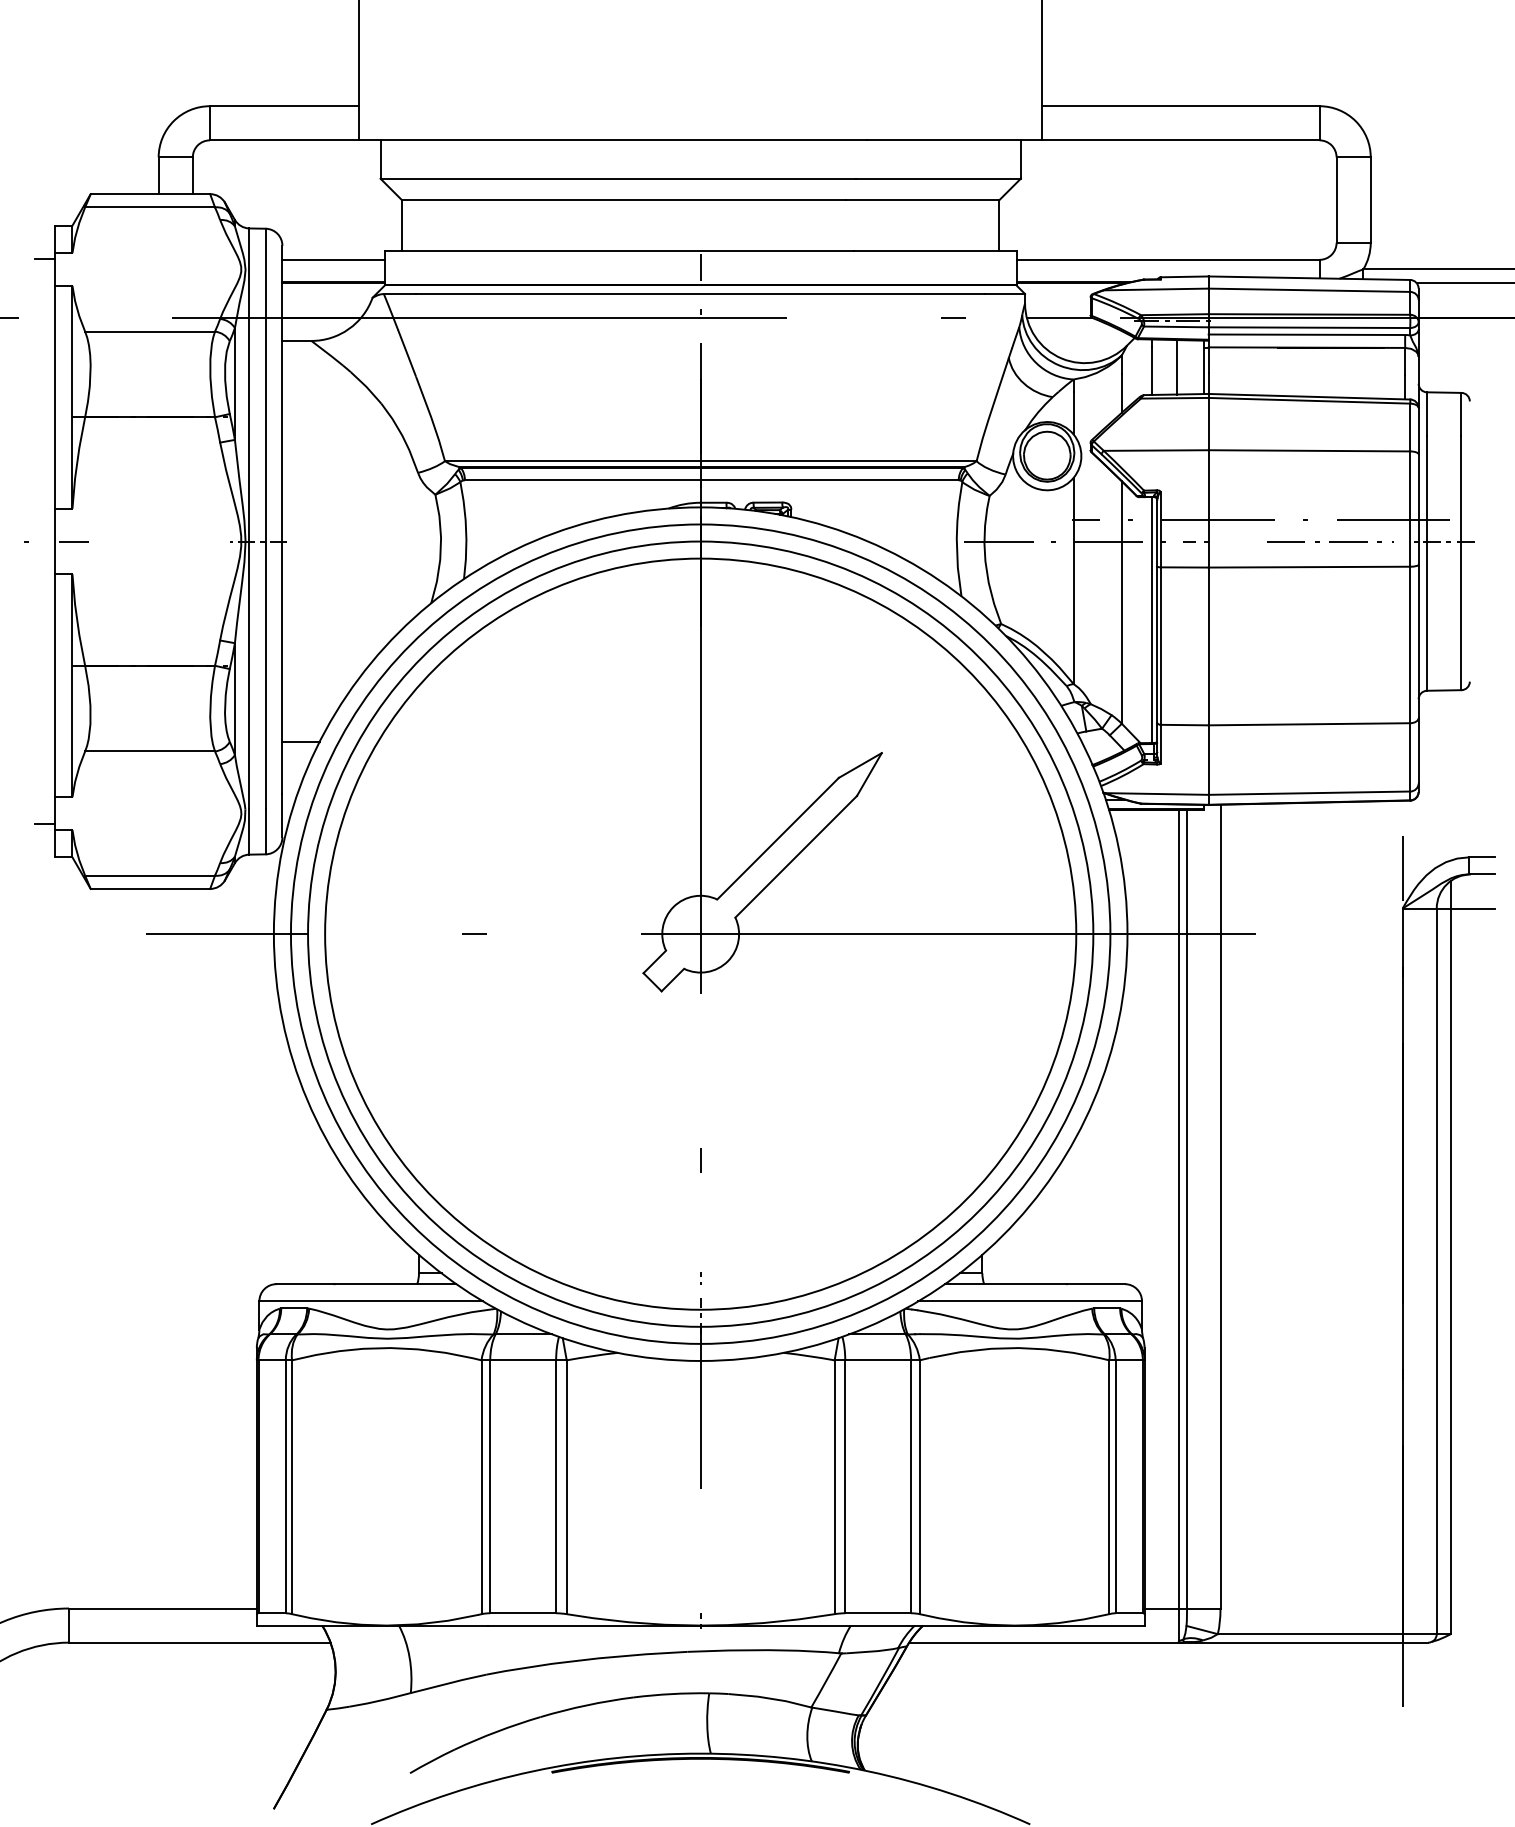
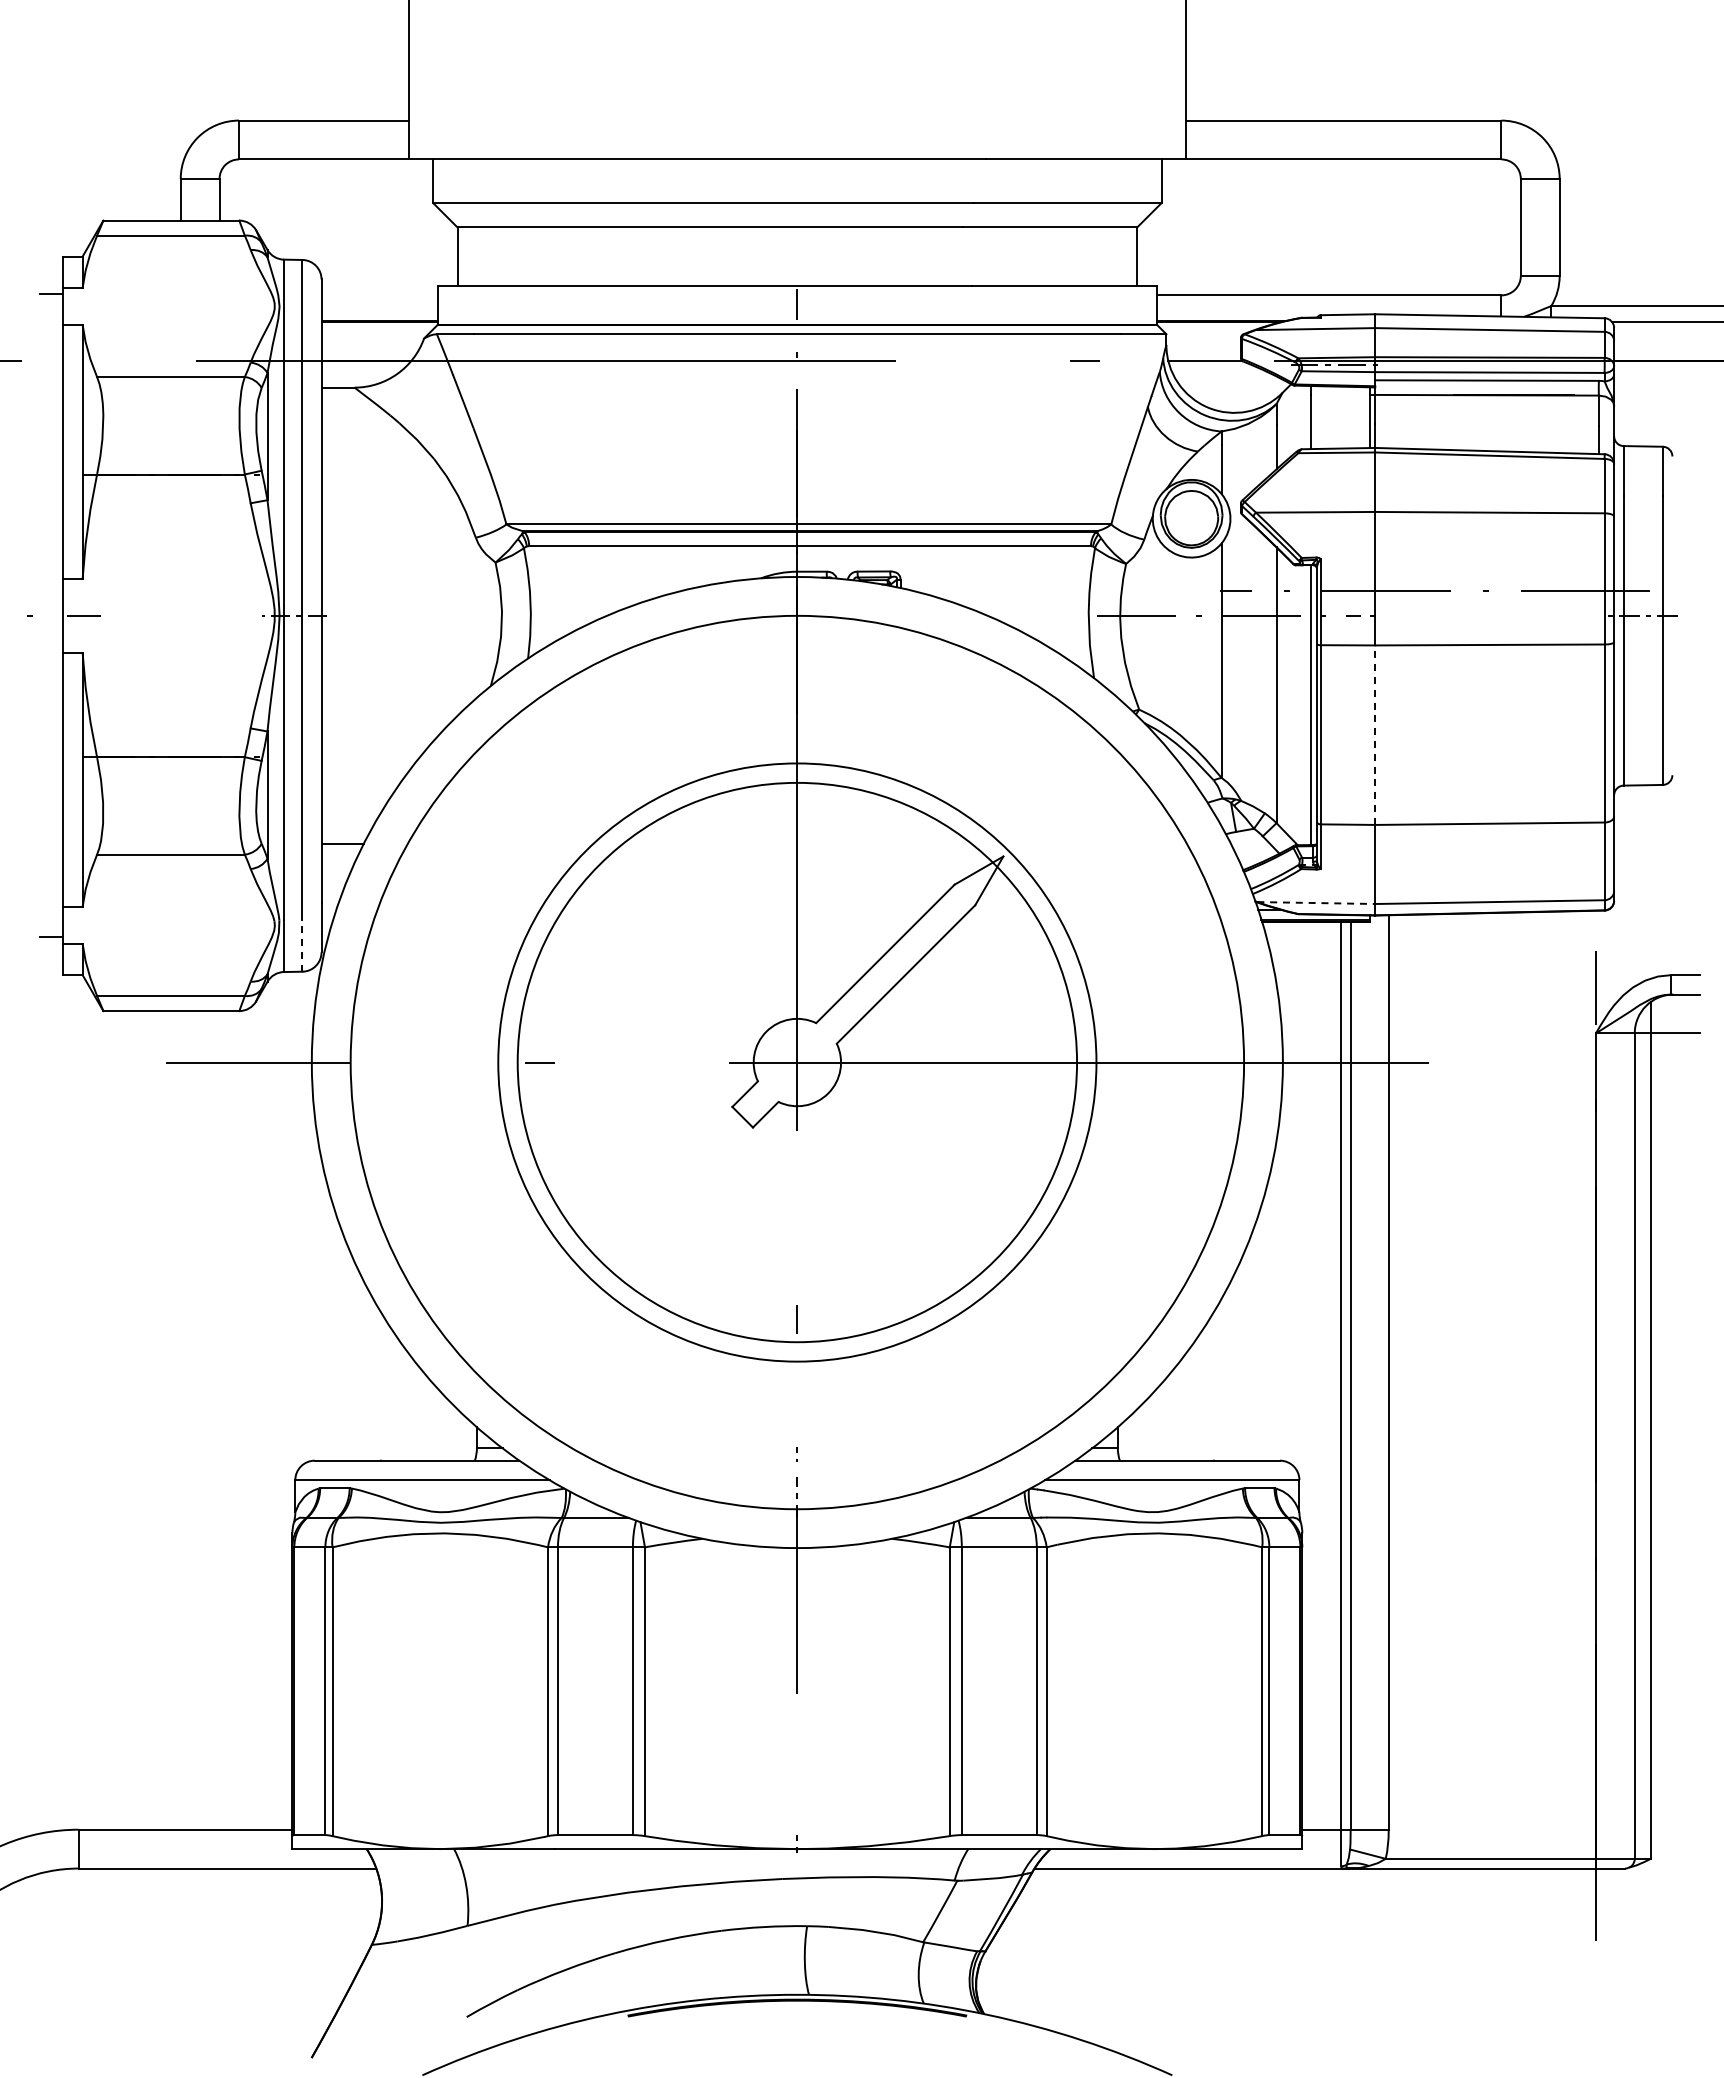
line: (333, 259) -> (379, 295), removed
line: (1176, 367) -> (1338, 417), removed
line: (1330, 541) -> (1513, 615), removed
line: (1208, 646) -> (1375, 735), solid -> dashed
line: (1157, 794) -> (1316, 903), solid -> dashed
line: (265, 831) -> (302, 945), solid -> dashed
circle: (700, 934) -> (797, 1062), size x0.6
circle: (700, 934) -> (797, 1062), size x0.7

